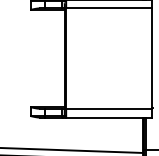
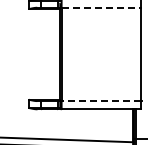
line: (109, 8) -> (101, 7), solid -> dashed
line: (109, 109) -> (101, 101), solid -> dashed

